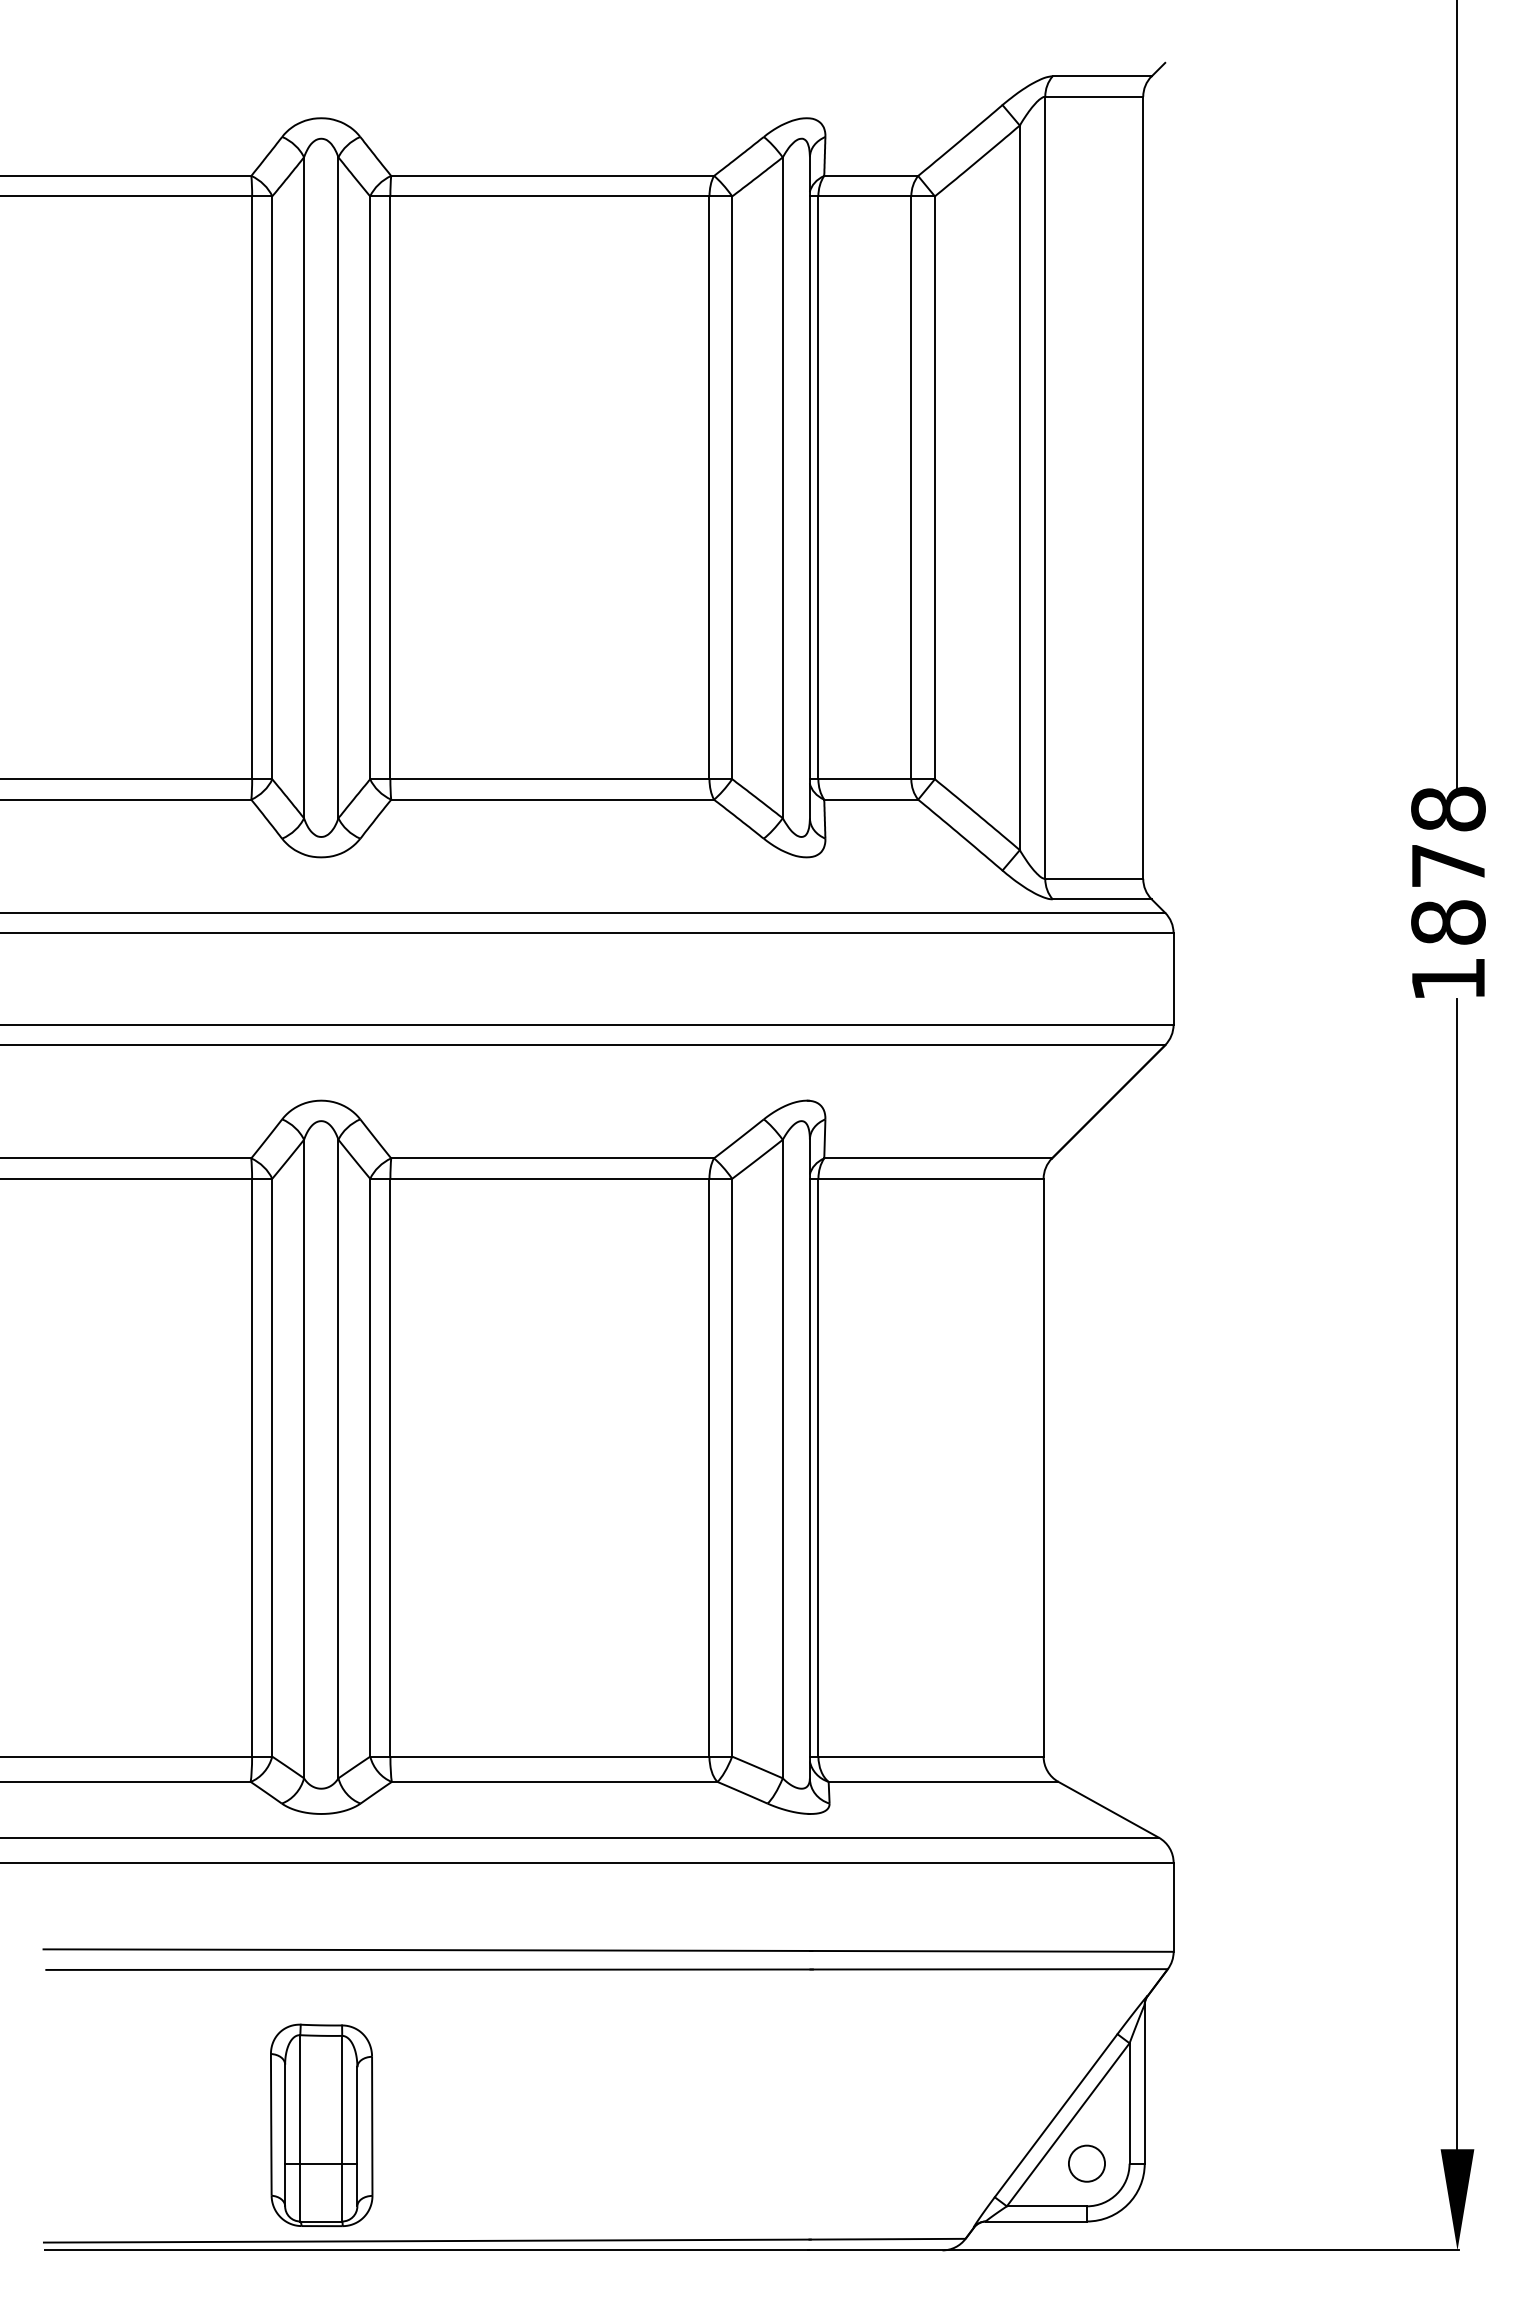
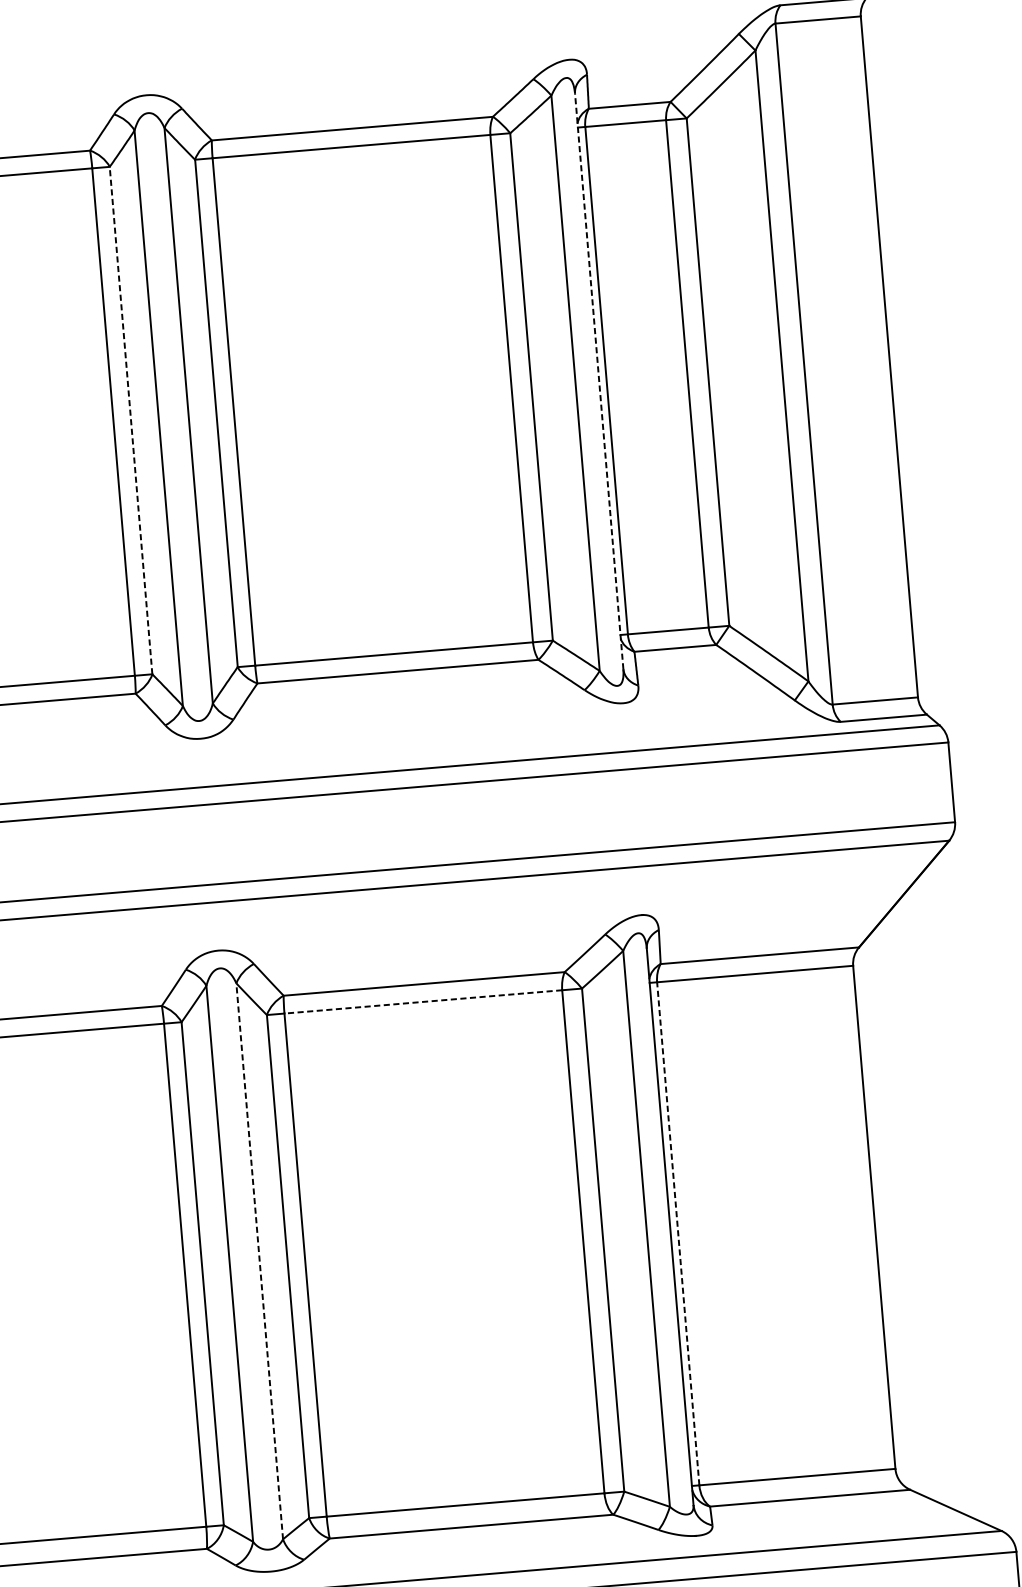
line: (272, 487) -> (131, 420), solid -> dashed
line: (809, 487) -> (598, 381), solid -> dashed
line: (549, 1178) -> (422, 1001), solid -> dashed
line: (338, 1458) -> (259, 1260), solid -> dashed
line: (818, 1467) -> (678, 1233), solid -> dashed

